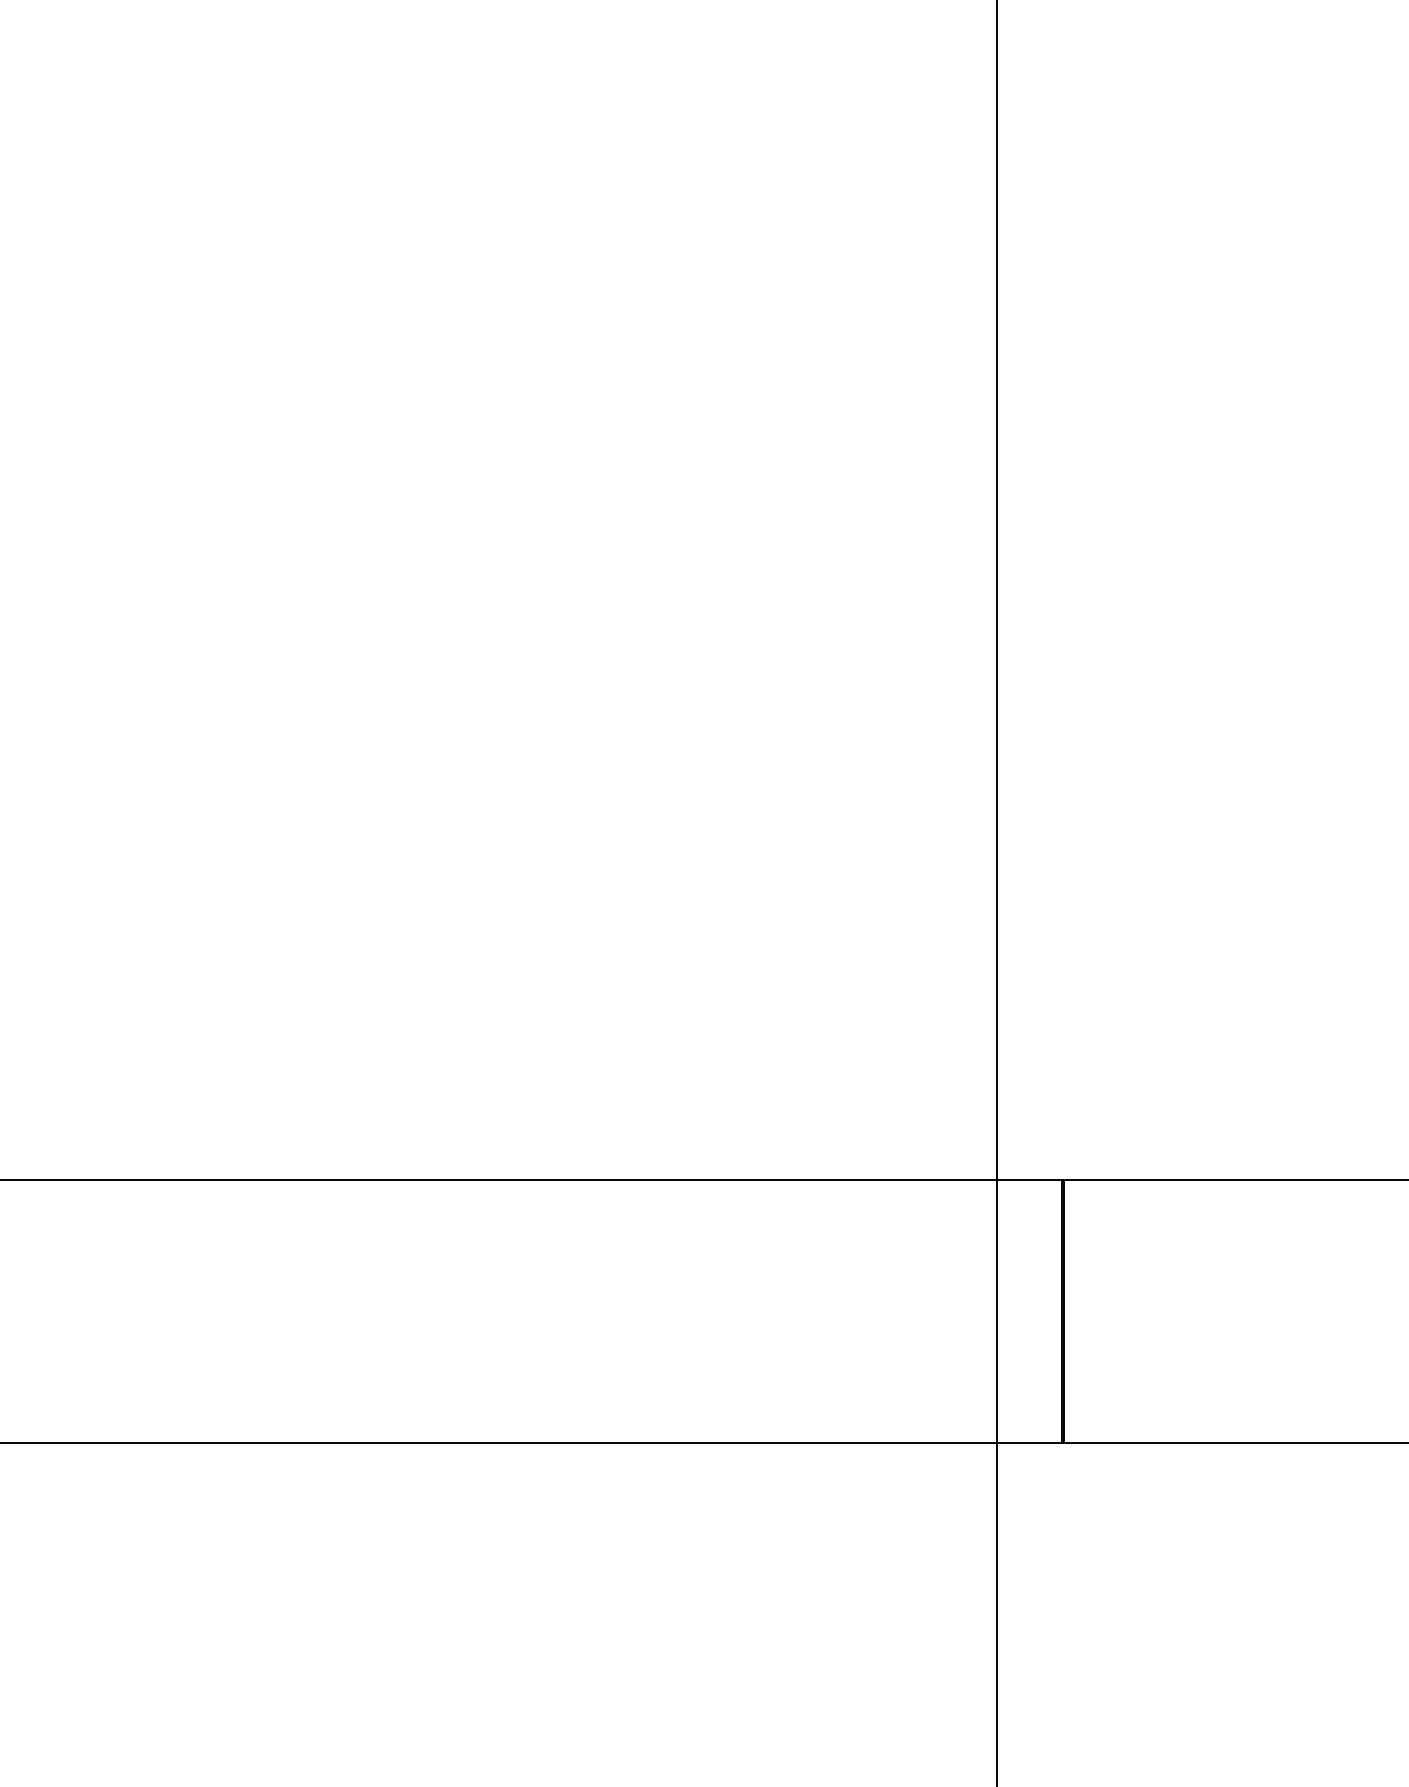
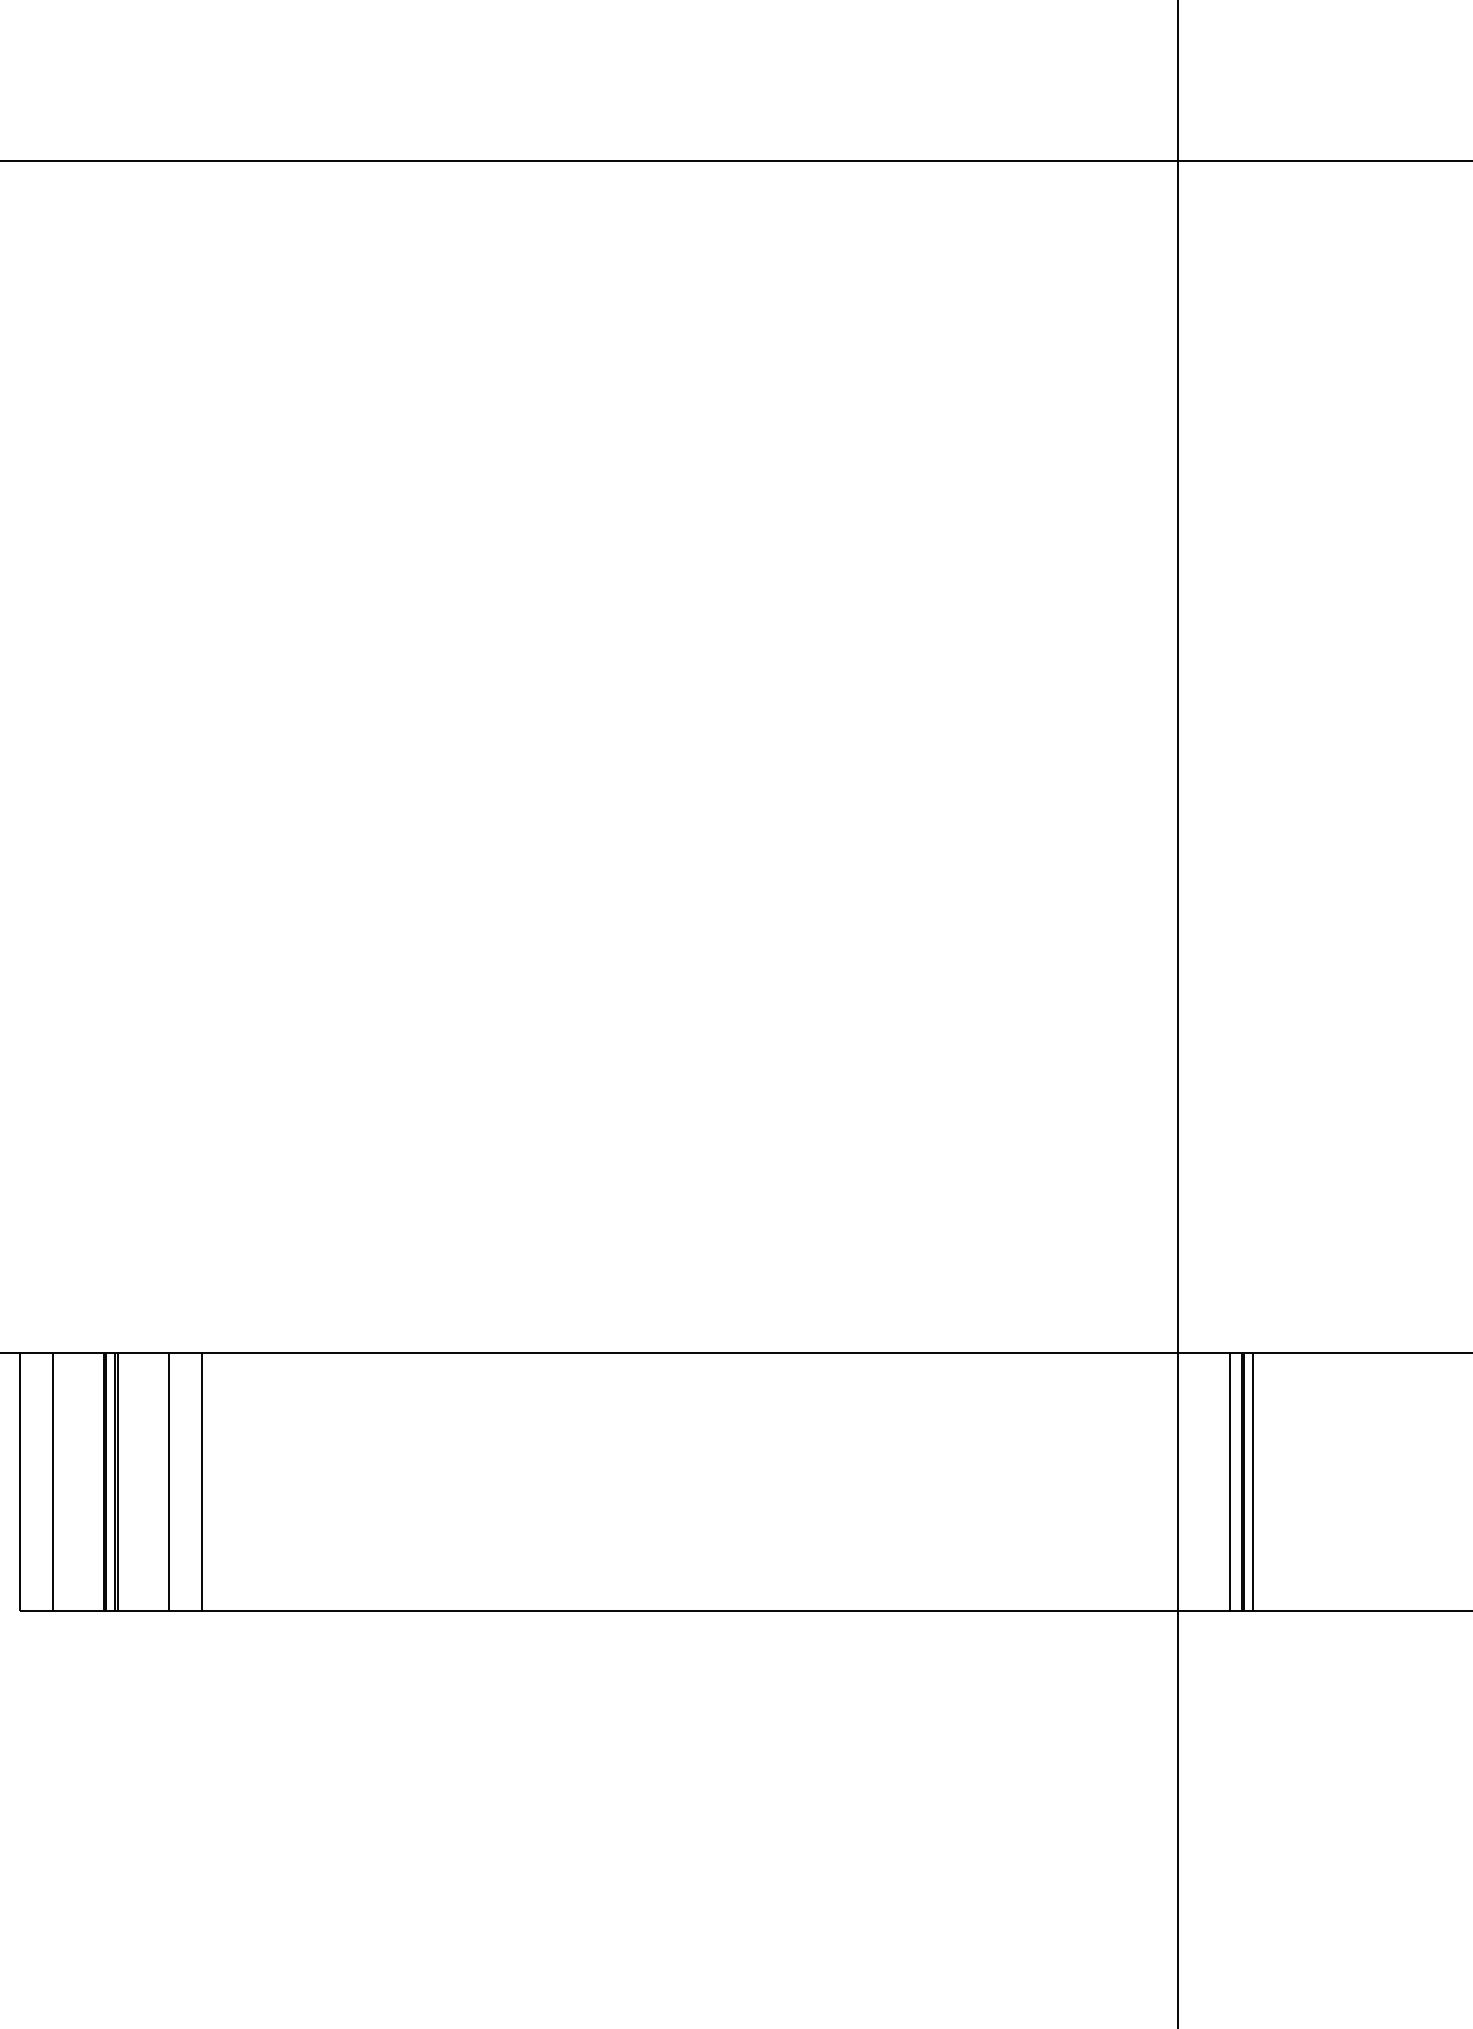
line: (1050, 1311) -> (1230, 1481), added
line: (1073, 1311) -> (1253, 1481), added

